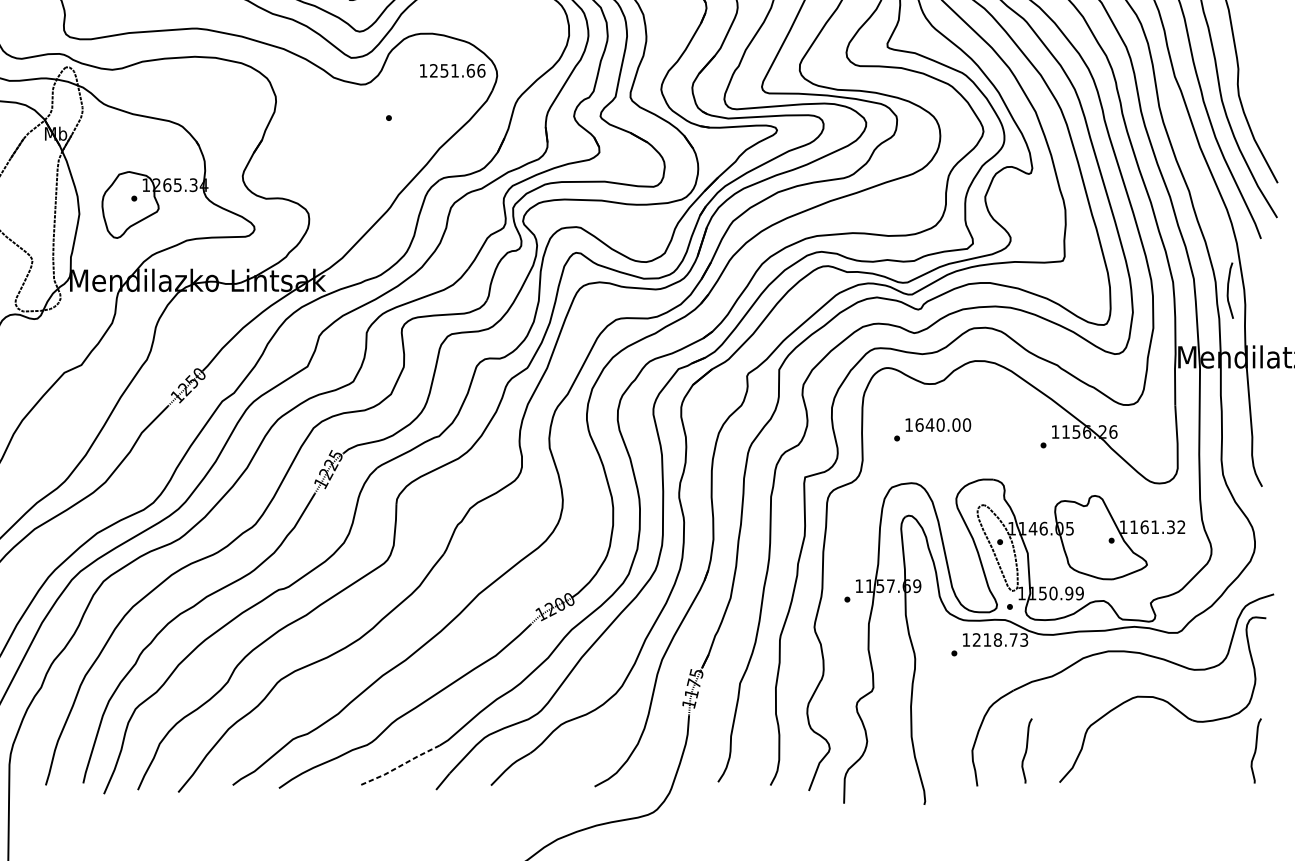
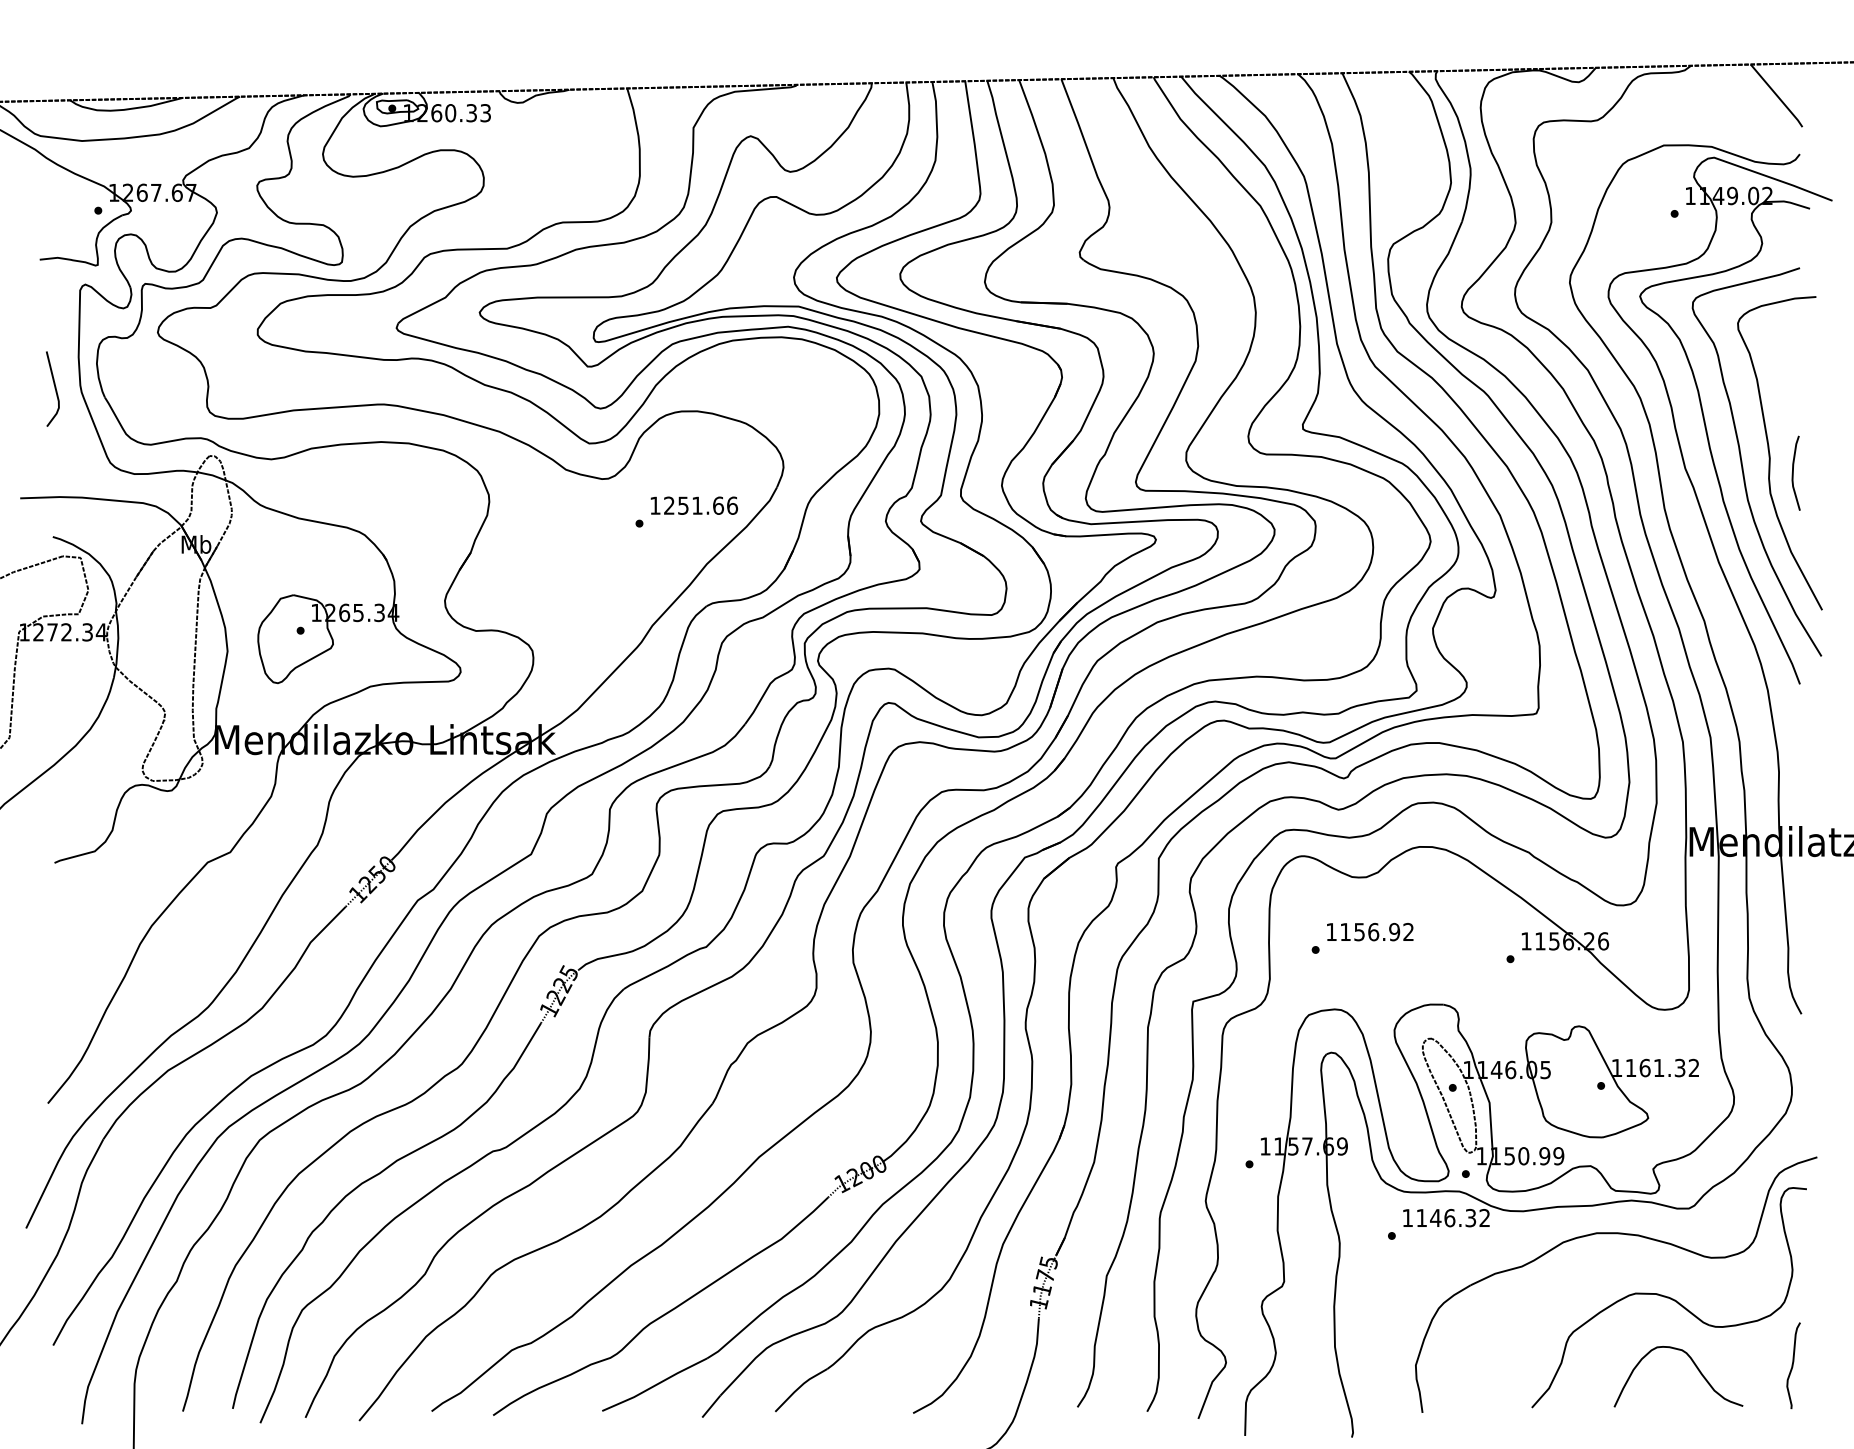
text: (452, 70) -> (693, 505), moved
curve: (1228, 290) -> (1793, 472), moved
text: (943, 425) -> (1377, 932), 1640.00 -> 1156.92
text: (1000, 639) -> (1453, 1217), 1218.73 -> 1146.32
curve: (1026, 750) -> (1488, 1365), removed
curve: (1181, 750) -> (1694, 1365), added
line: (400, 765) -> (654, 1385), dashed -> solid

